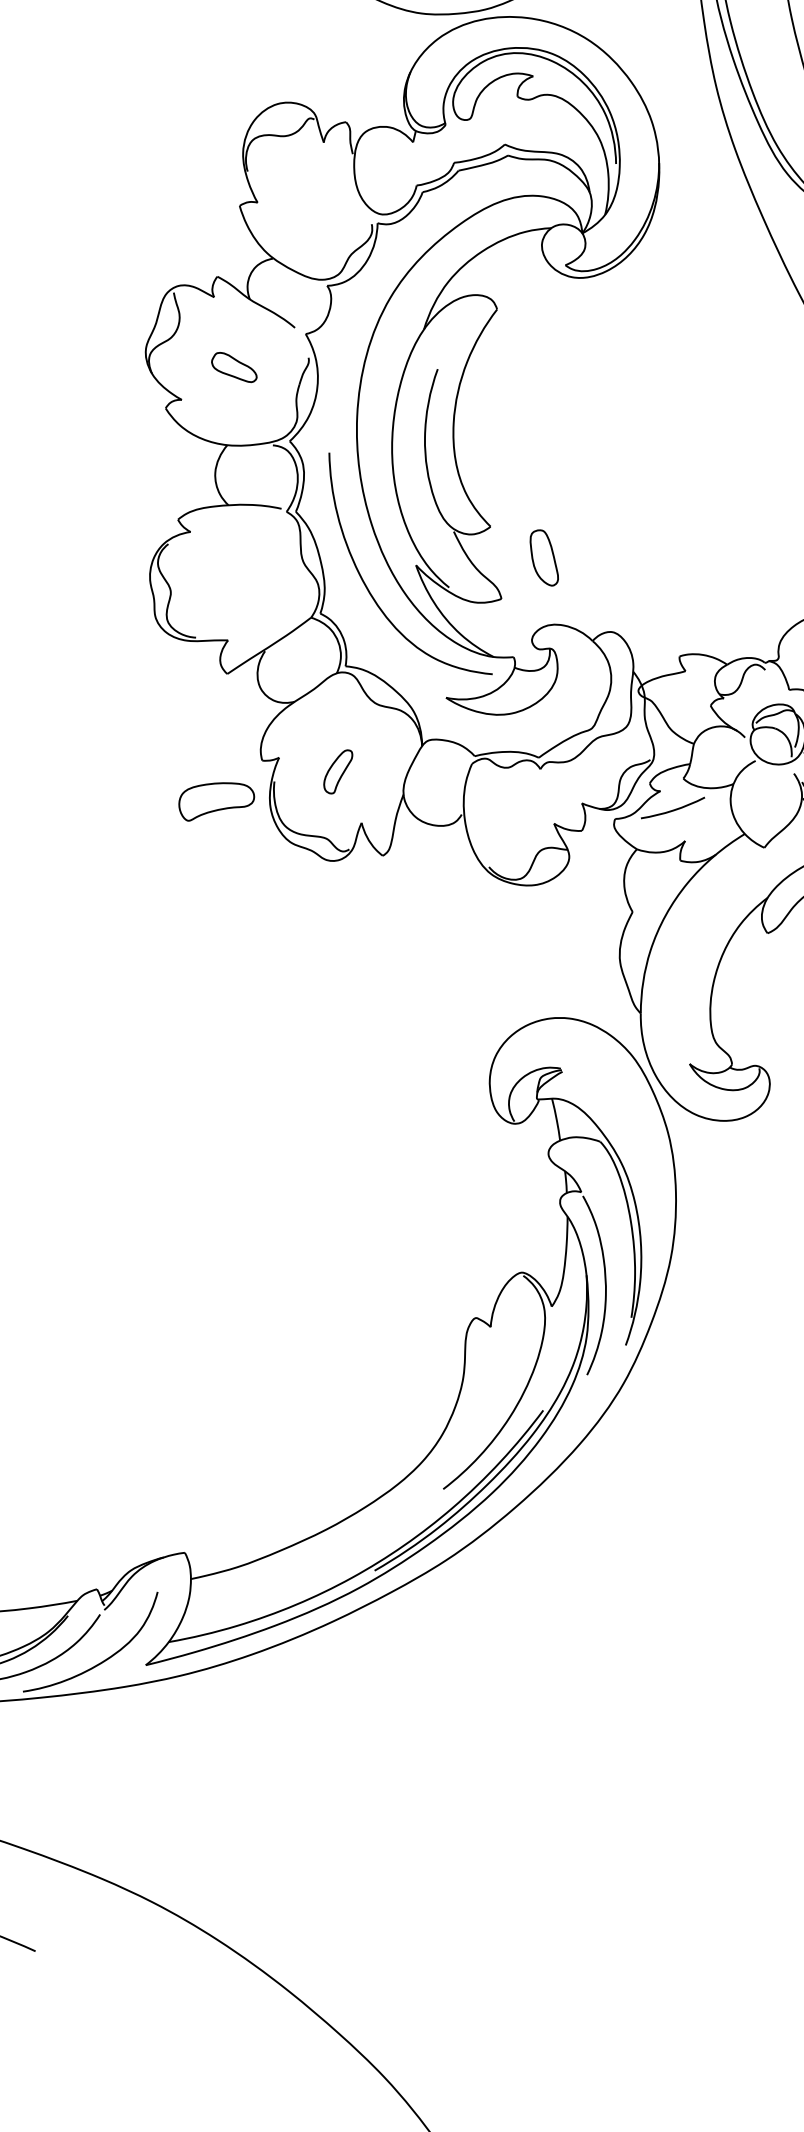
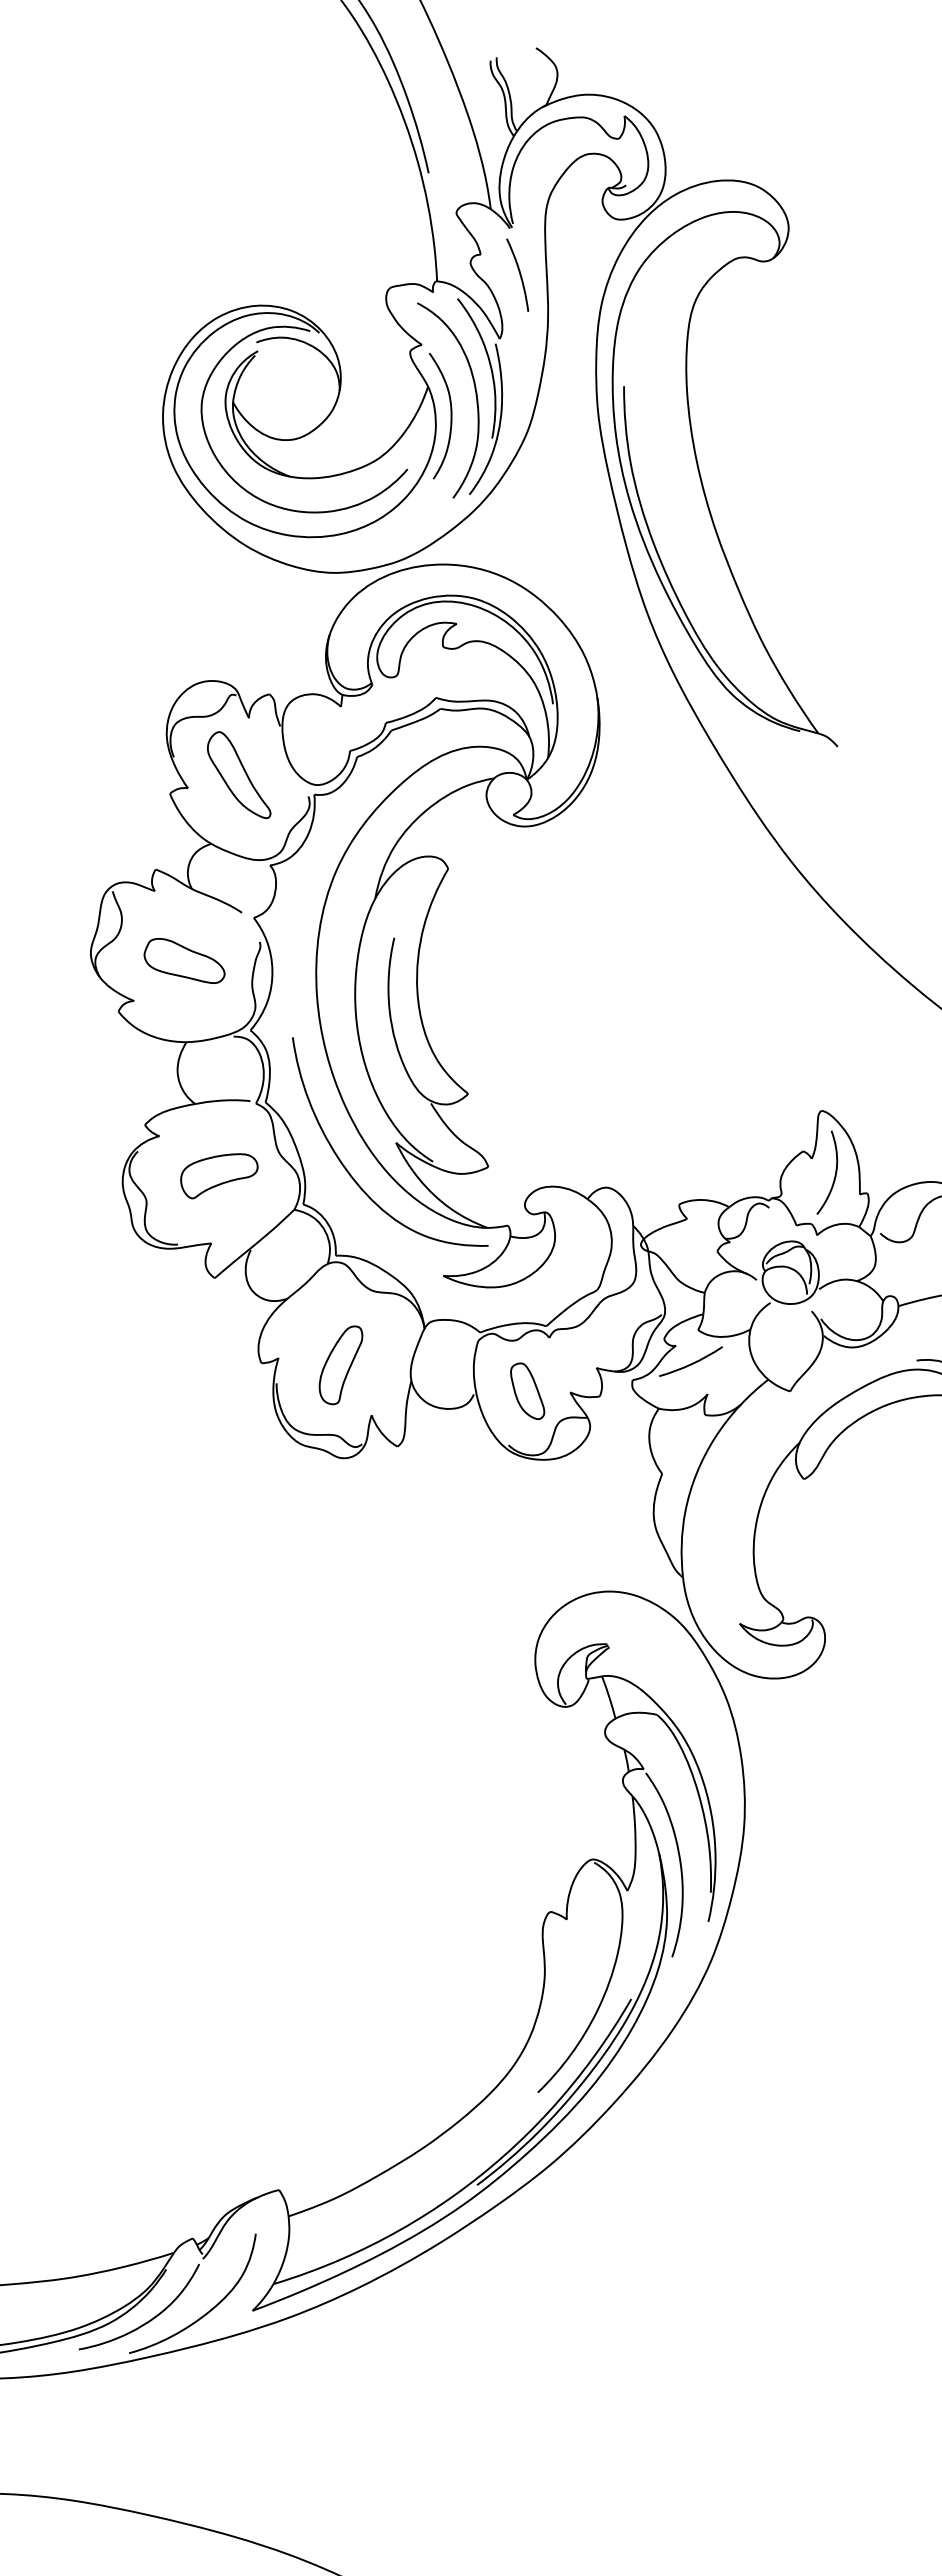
part: (308, 196) -> (239, 775), added
part: (234, 366) -> (184, 960), size x1.67
part: (544, 557) -> (527, 1391), moved
part: (337, 771) -> (340, 1365), size x1.67
part: (216, 802) -> (219, 1176), moved

